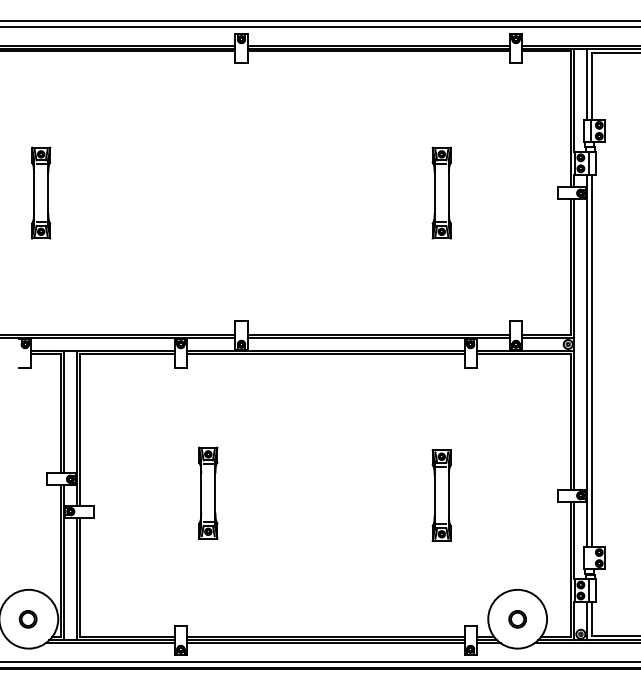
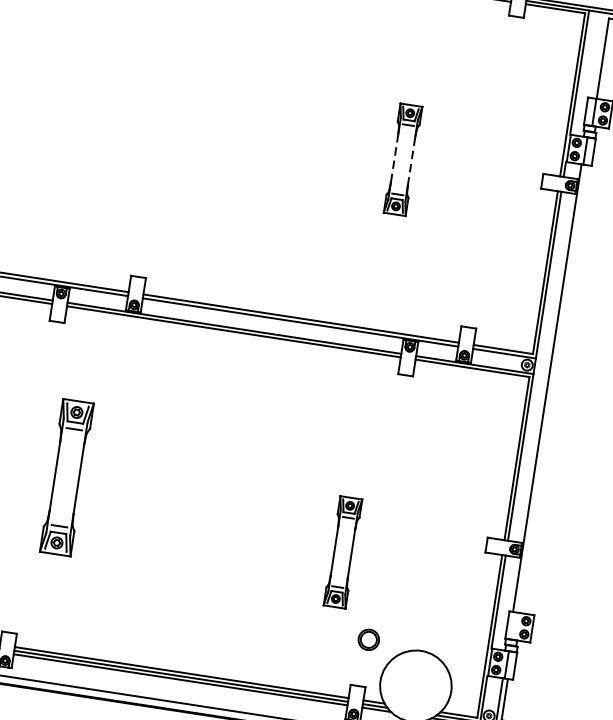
line: (587, 83) -> (598, 54), removed
line: (448, 192) -> (411, 160), solid -> dashed
line: (434, 193) -> (394, 158), solid -> dashed
line: (591, 360) -> (552, 388), removed
part: (208, 492) -> (67, 476), size x1.4
part: (441, 495) -> (342, 552), moved
part: (517, 619) -> (368, 640), moved

